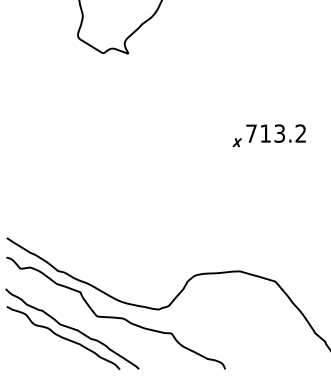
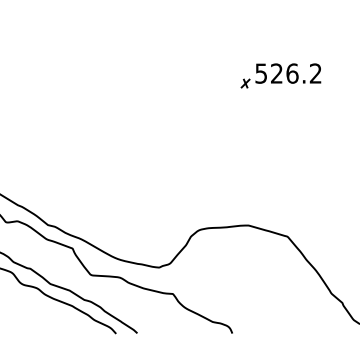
text: (265, 133) -> (276, 73), 713.2 -> 526.2

